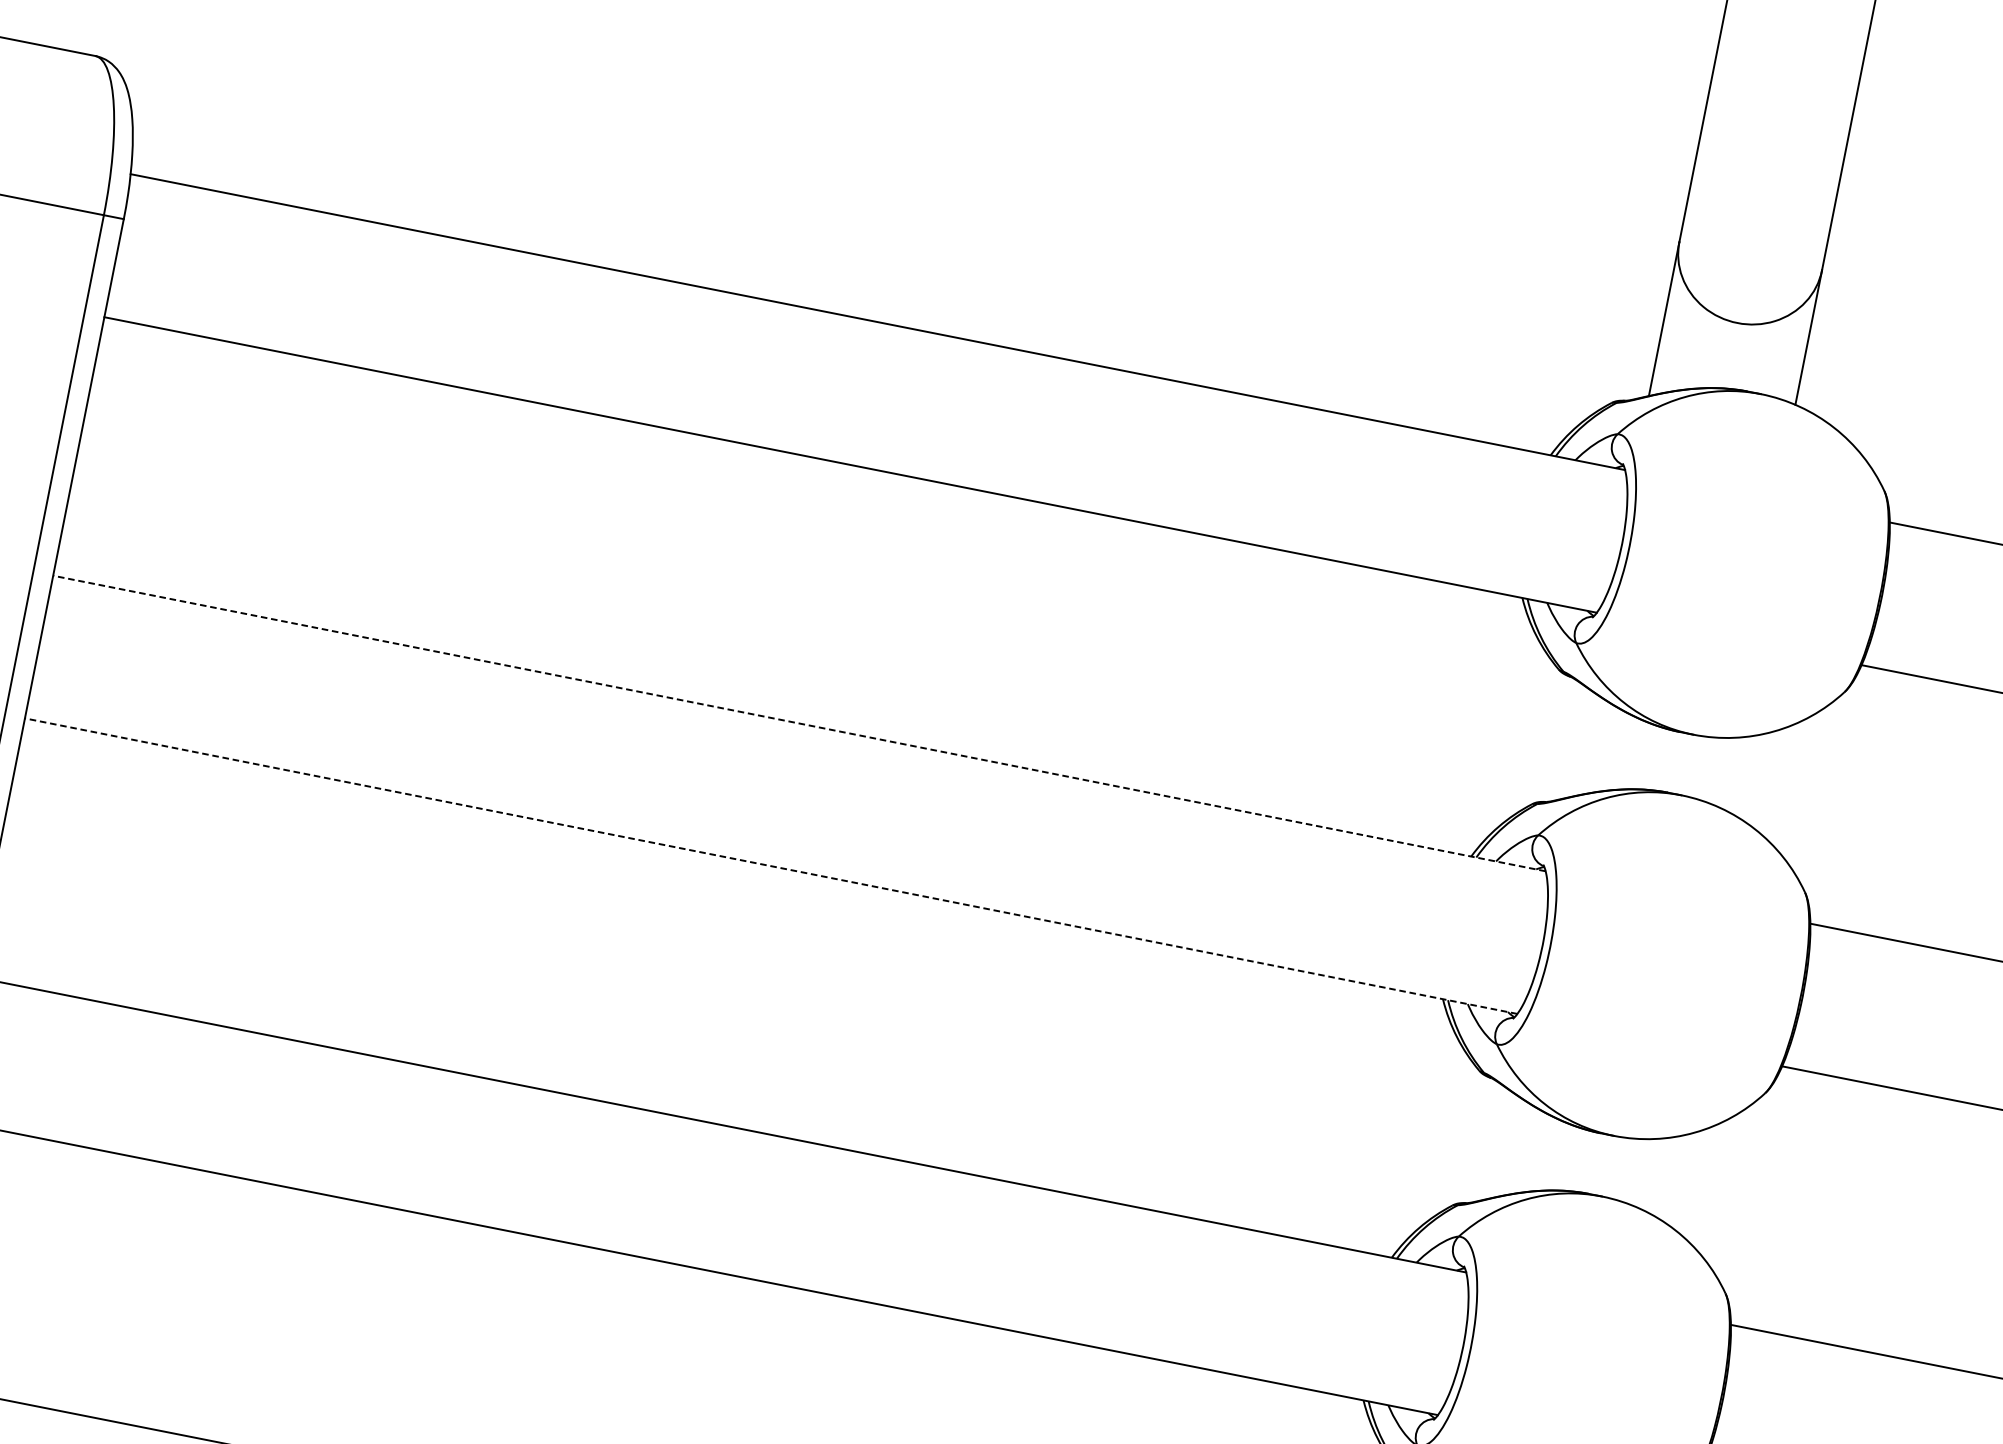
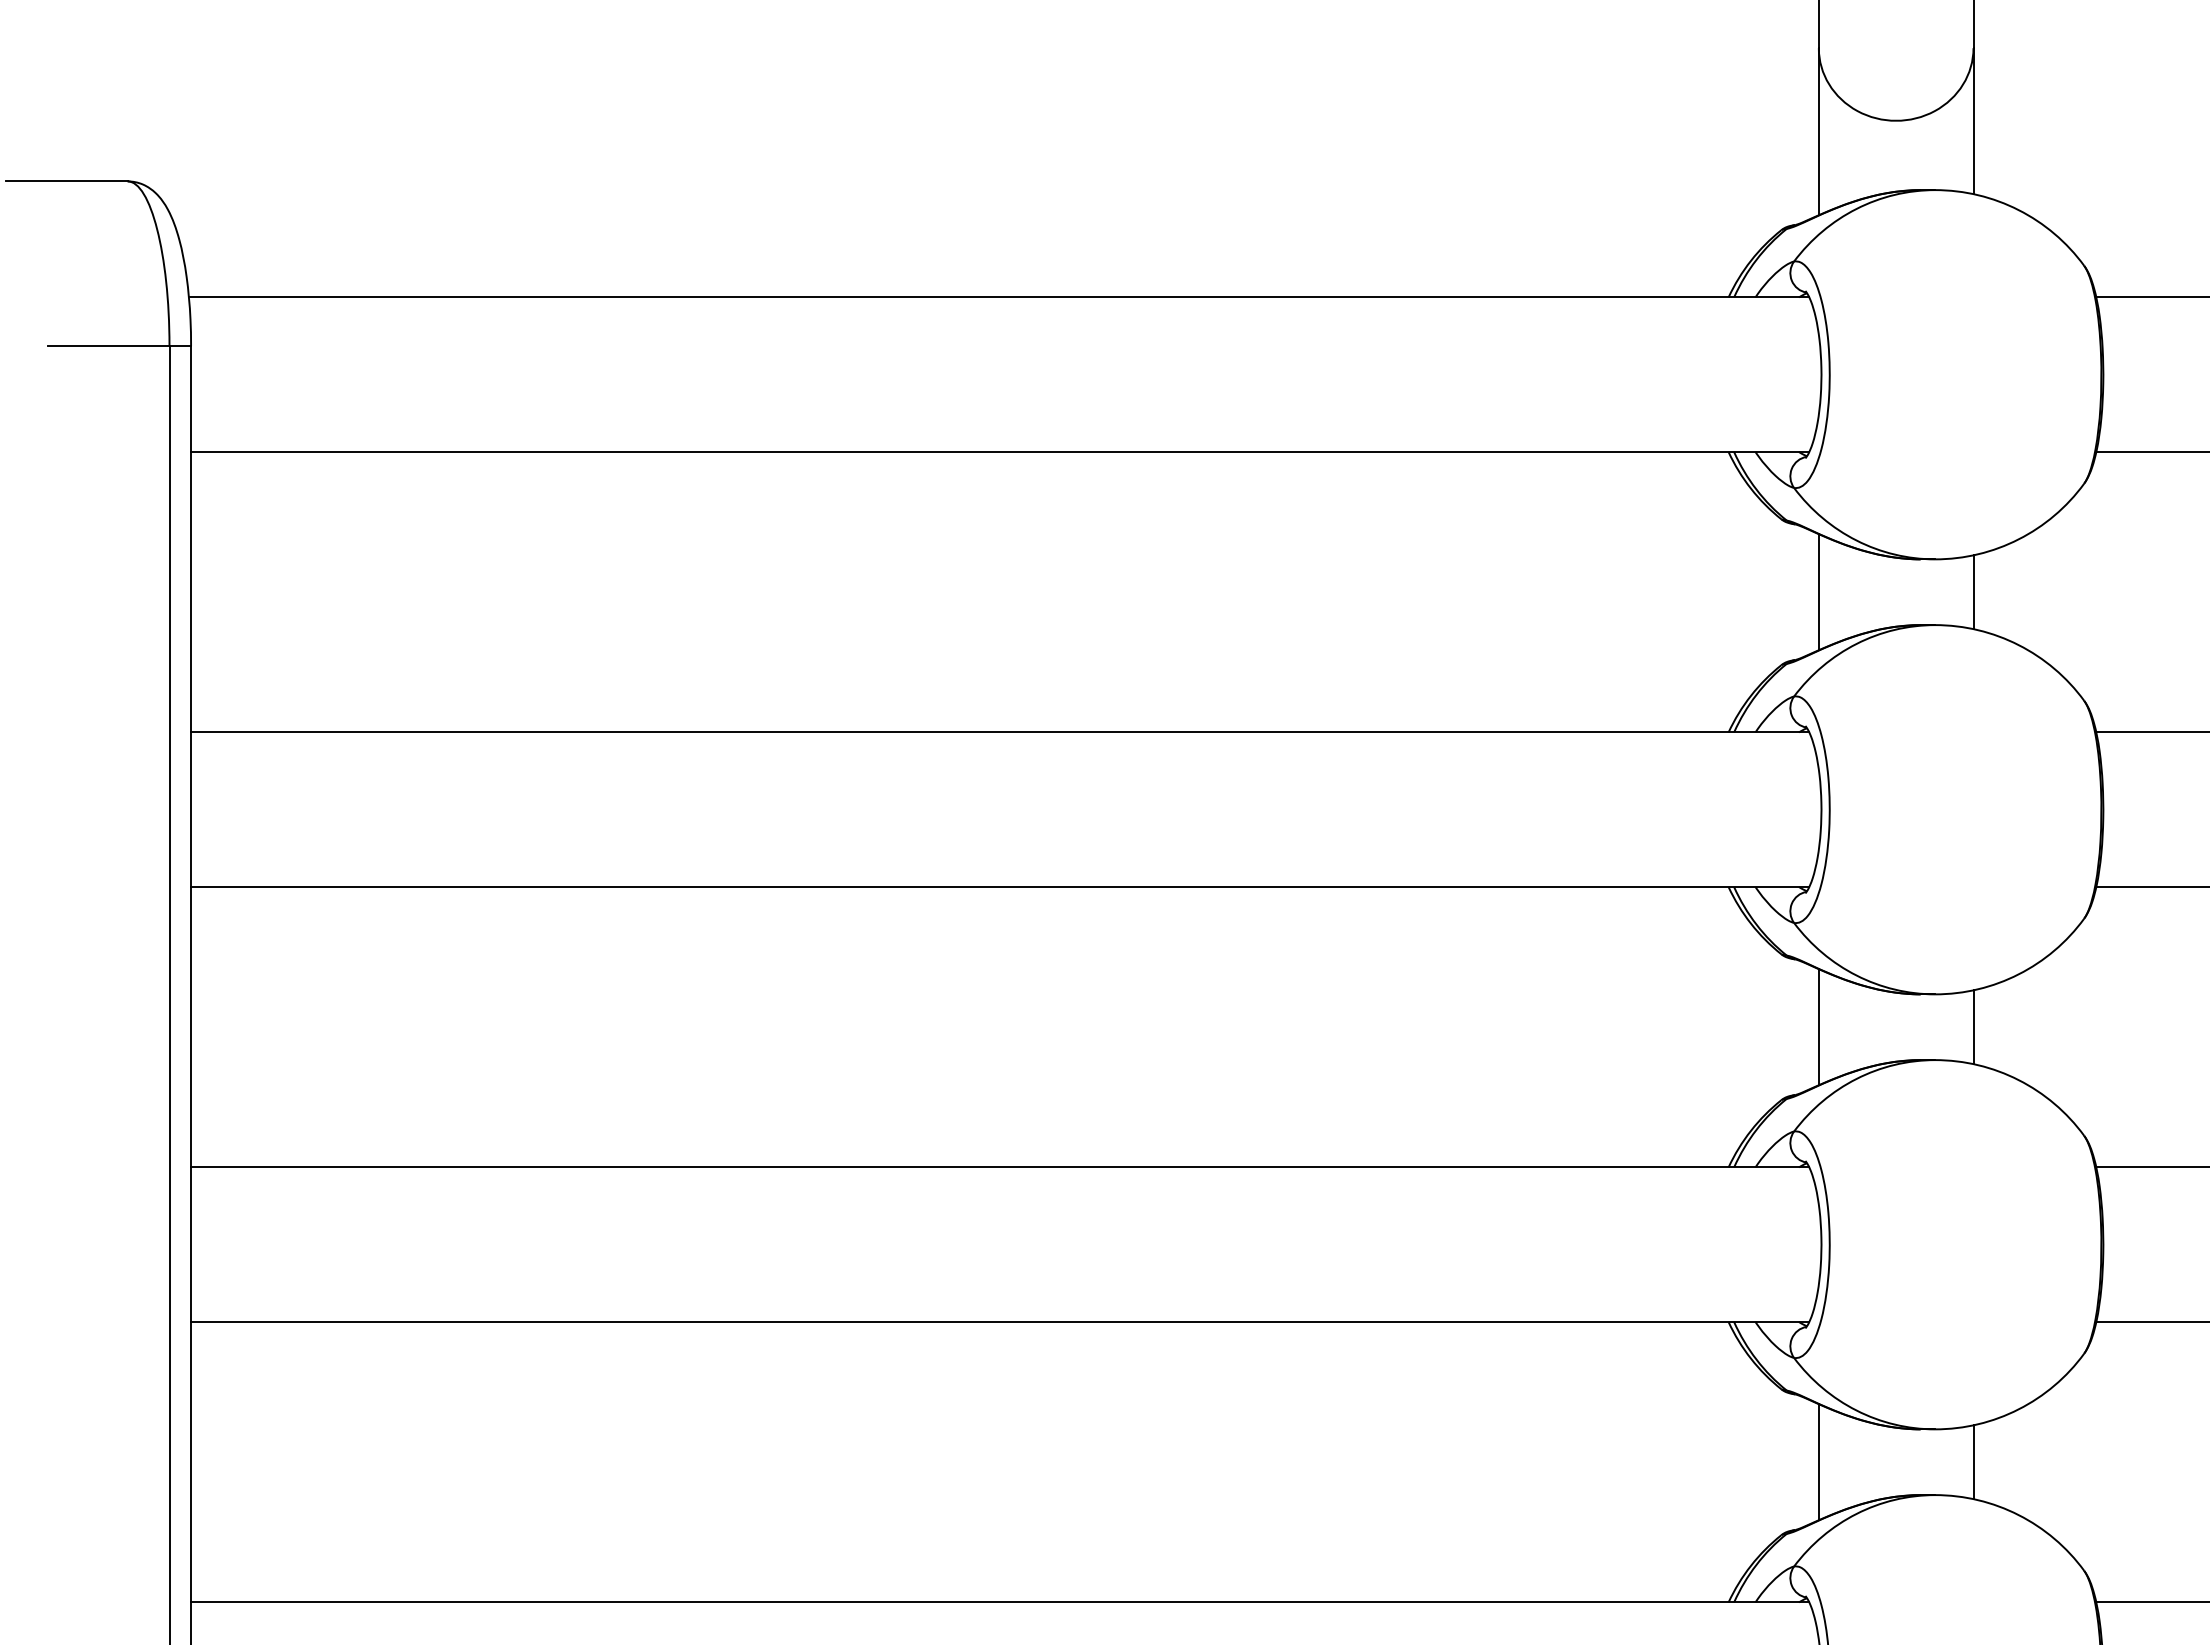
line: (798, 723) -> (999, 732), dashed -> solid
line: (1579, 743) -> (1818, 592), added
line: (1722, 772) -> (1973, 592), added
line: (770, 866) -> (999, 887), dashed -> solid
line: (1500, 1145) -> (1818, 1027), added
line: (1643, 1173) -> (1973, 1027), added

